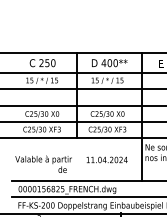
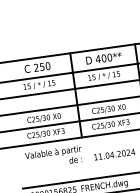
text: (43, 163) -> (53, 156), moved

